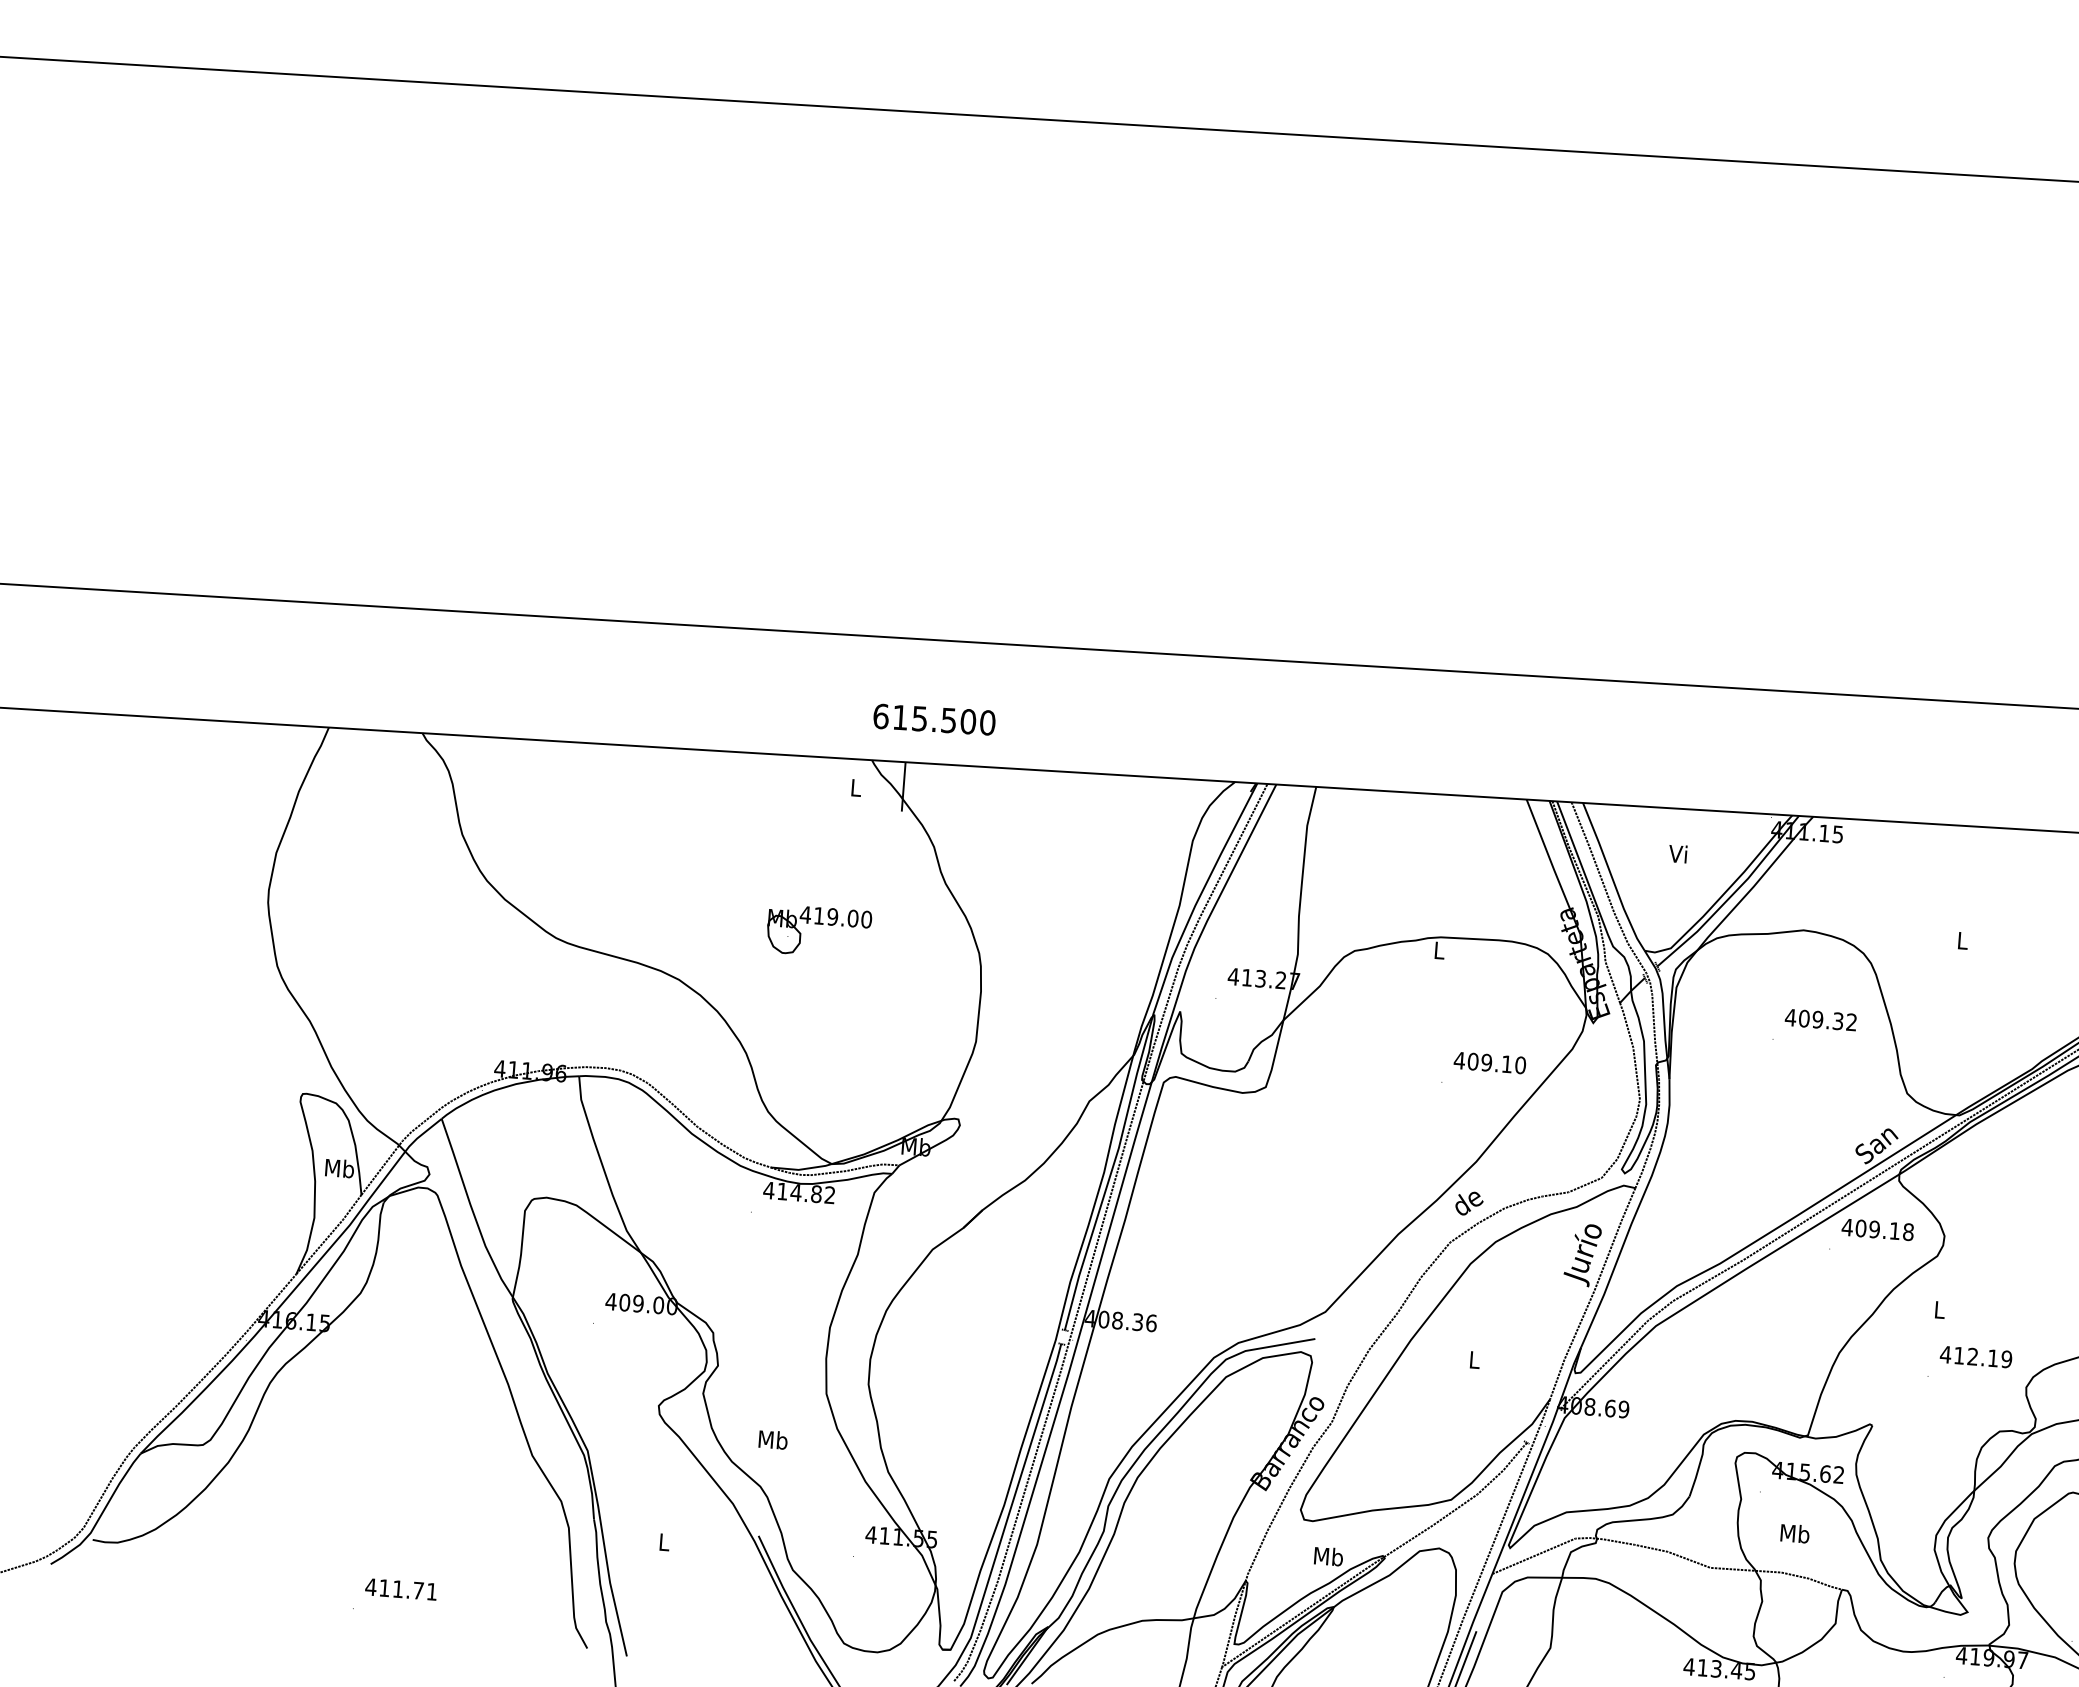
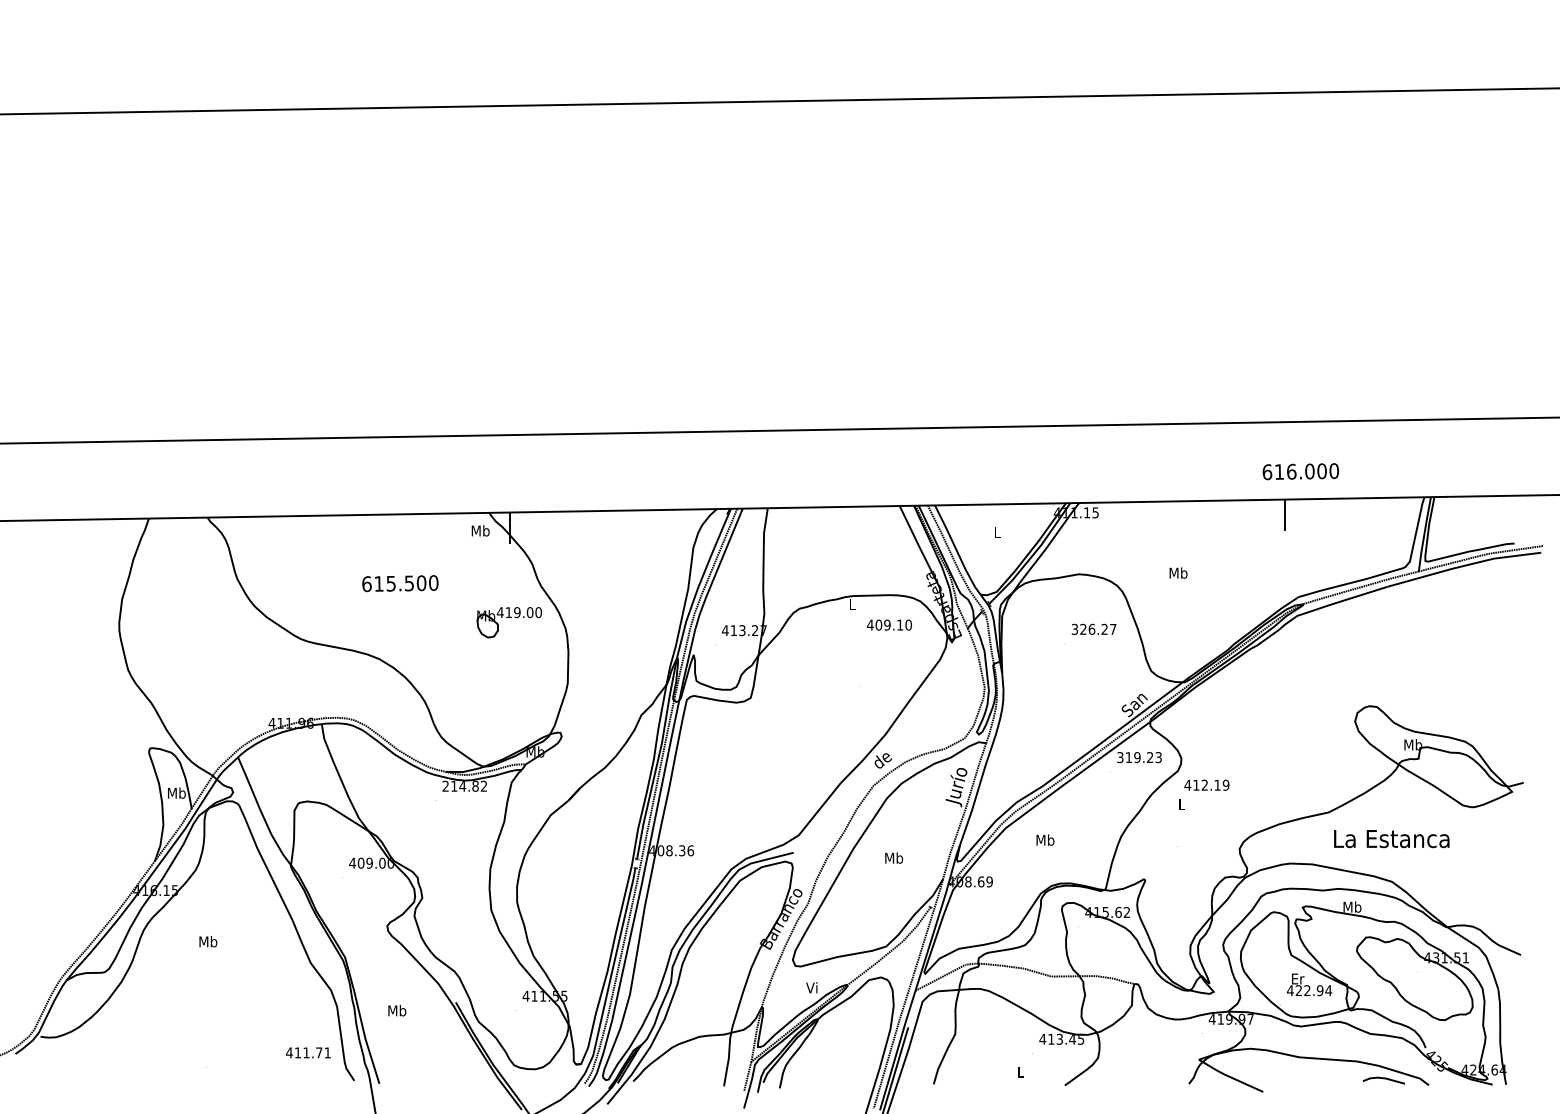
text: (934, 719) -> (400, 583), moved
text: (855, 787) -> (480, 530), L -> Mb
text: (1677, 853) -> (996, 532), Vi -> L
part: (817, 931) -> (508, 622), moved
text: (1962, 939) -> (1178, 572), L -> Mb
text: (1820, 1018) -> (1093, 628), 409.32 -> 326.27
text: (1488, 1061) -> (888, 624), moved
text: (768, 1189) -> (445, 785), 414.82 -> 214.82
text: (1876, 1229) -> (1138, 757), 409.18 -> 319.23
text: (1975, 1355) -> (1206, 784), moved
text: (1475, 1358) -> (894, 857), L -> Mb
text: (773, 1439) -> (208, 941), moved
text: (1795, 1532) -> (1045, 839), moved
text: (664, 1541) -> (397, 1010), L -> Mb
text: (1328, 1556) -> (812, 987), Mb -> Vi
text: (401, 1588) -> (308, 1052), moved

